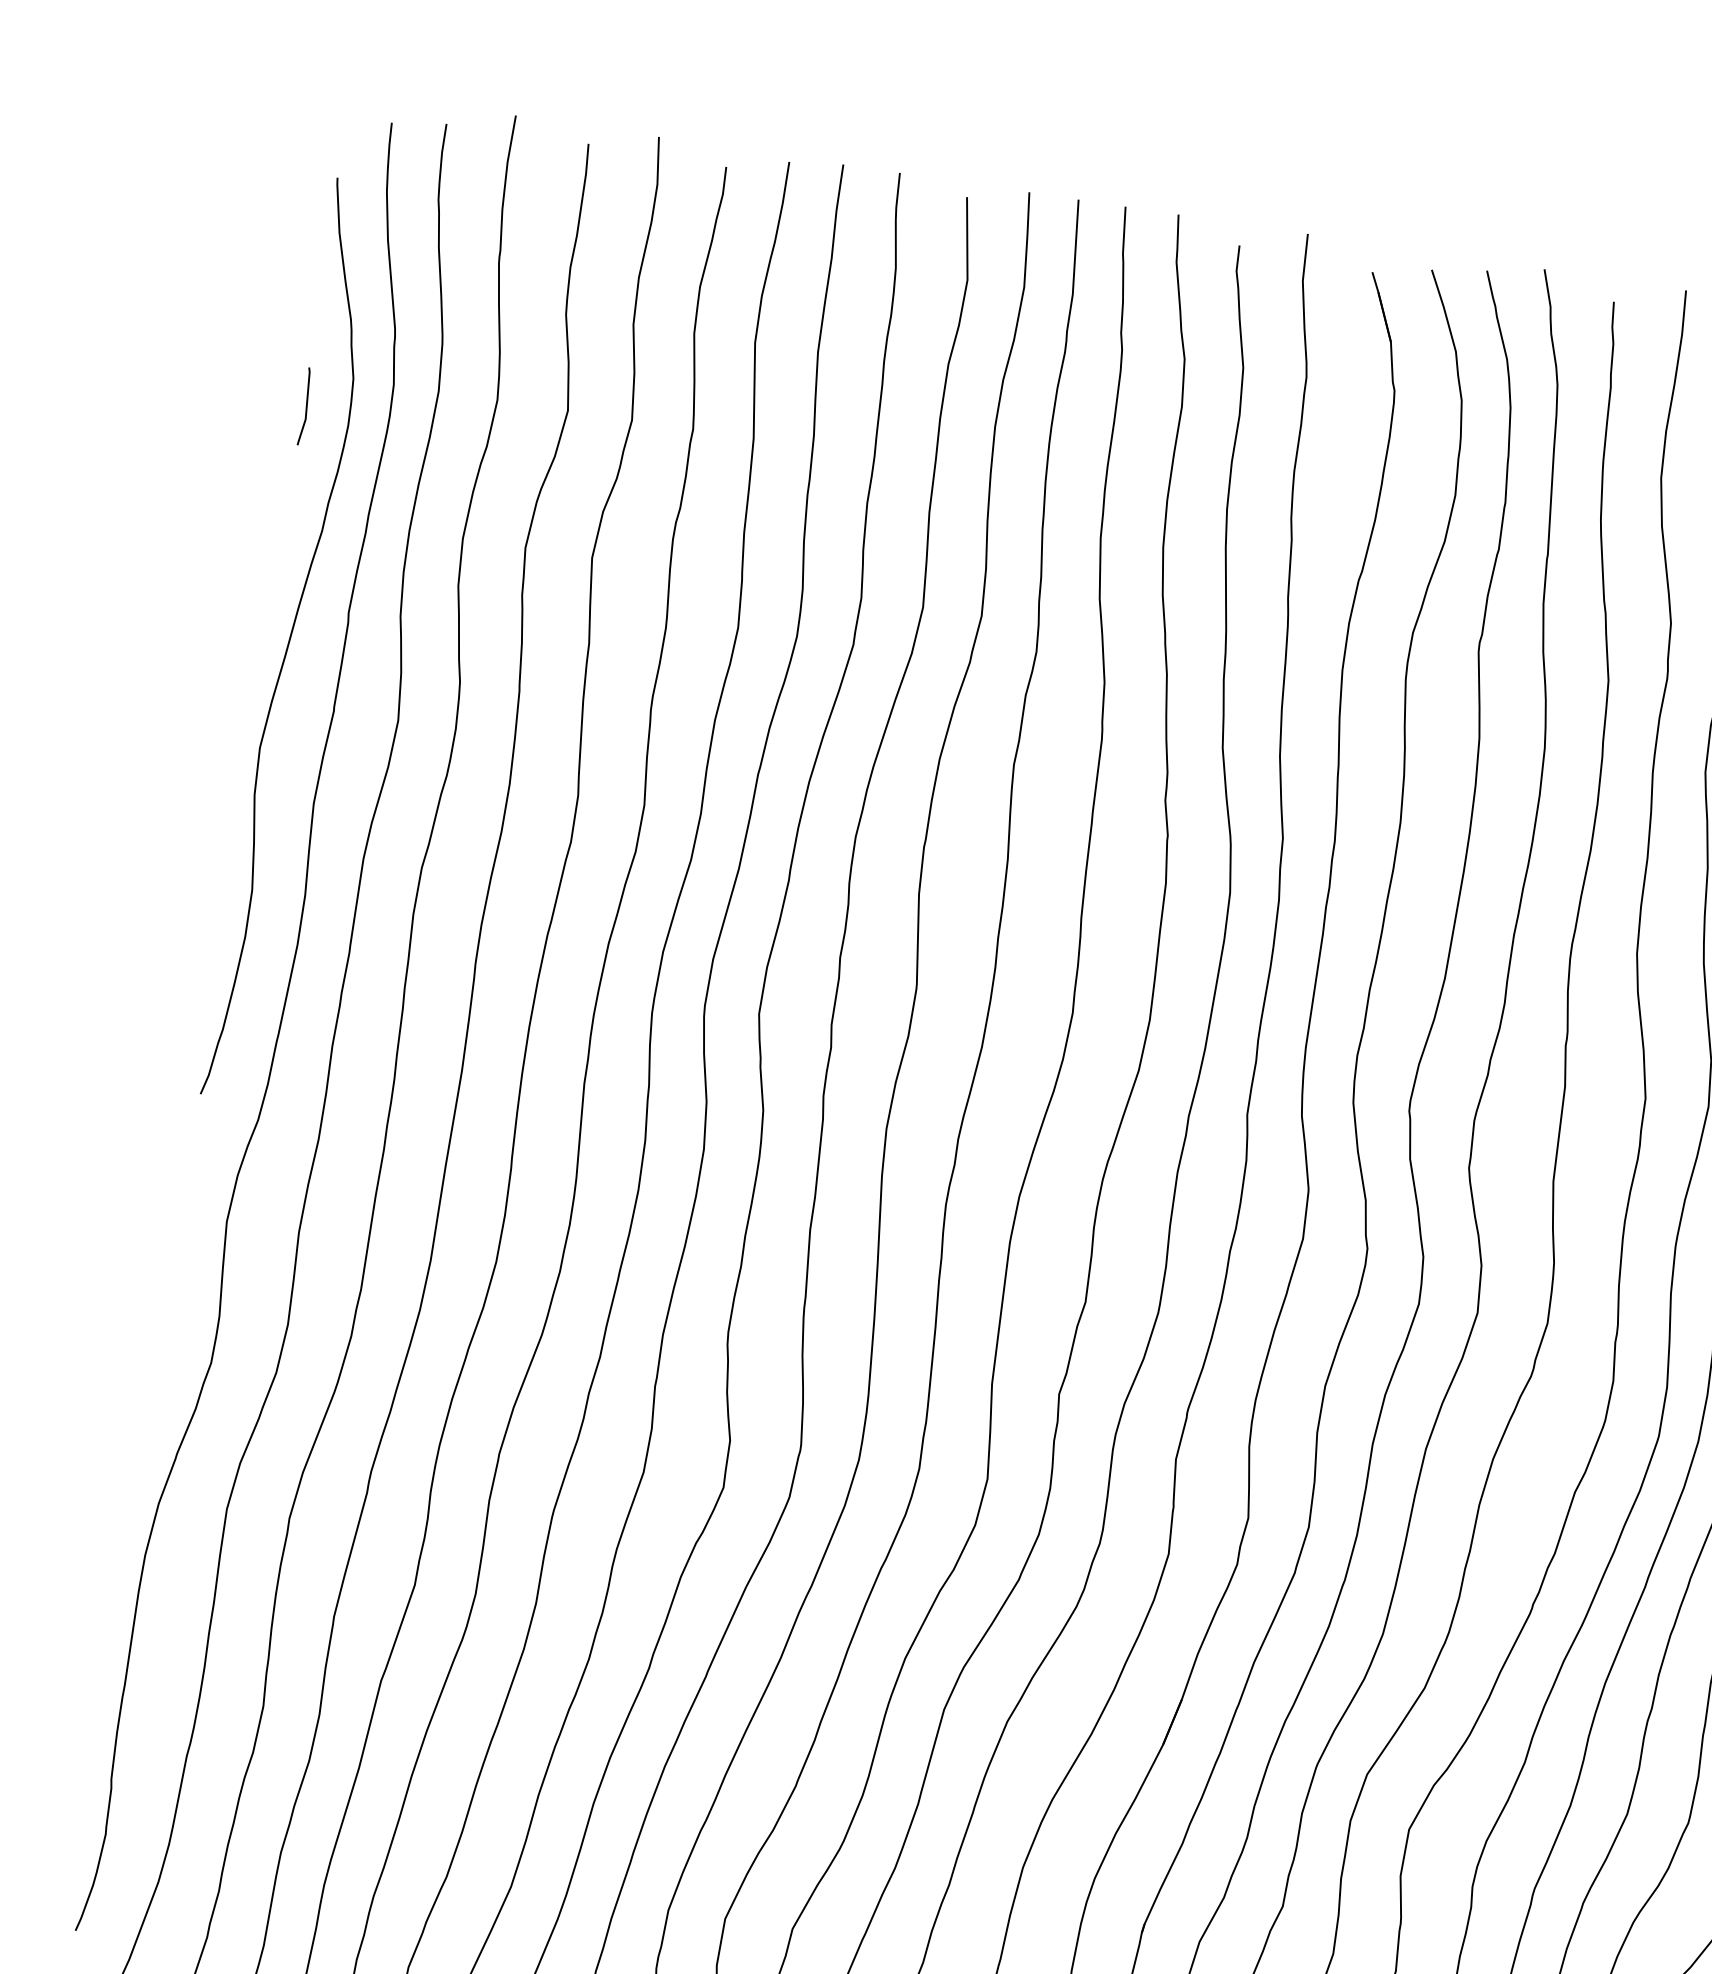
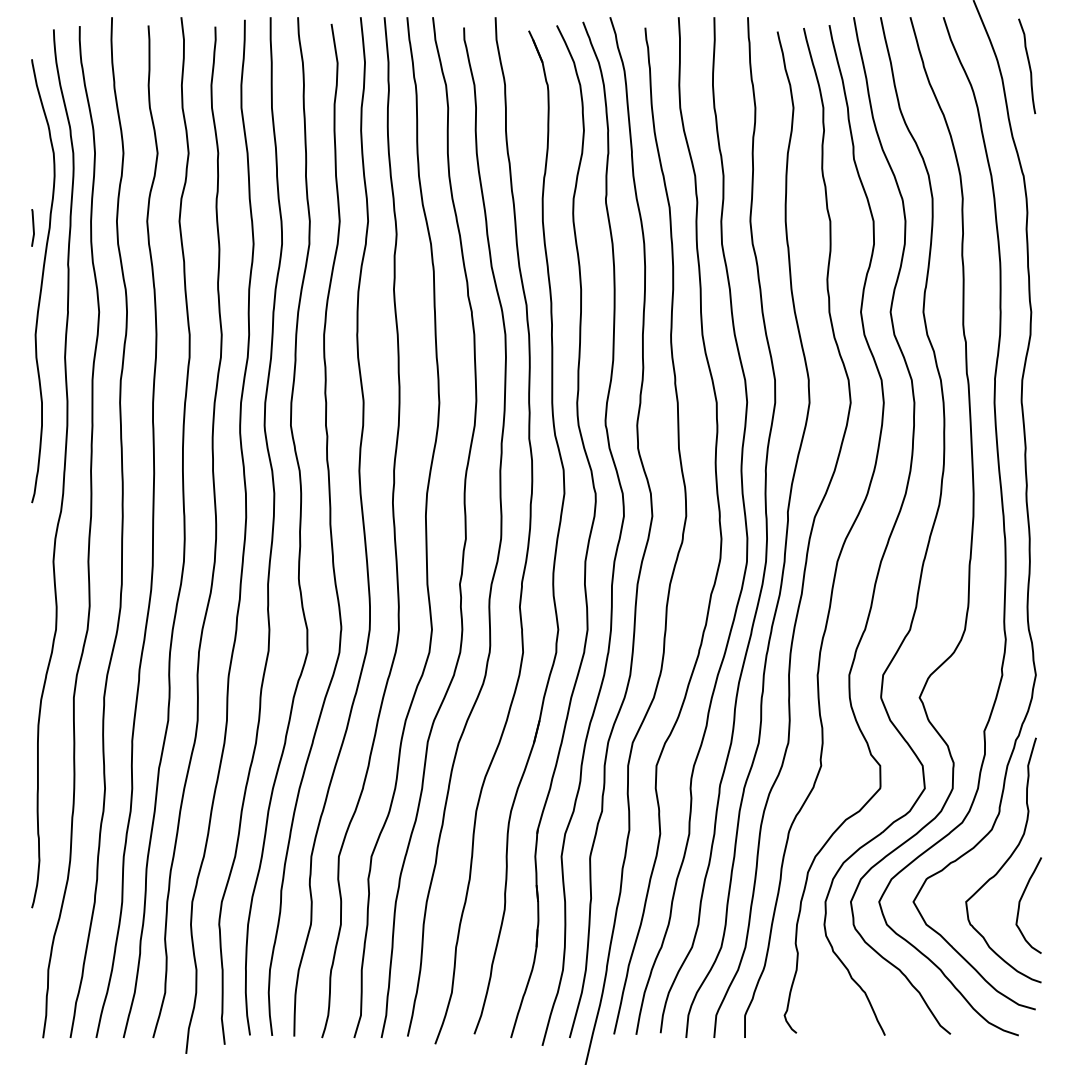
line: (304, 405) -> (32, 227), moved

